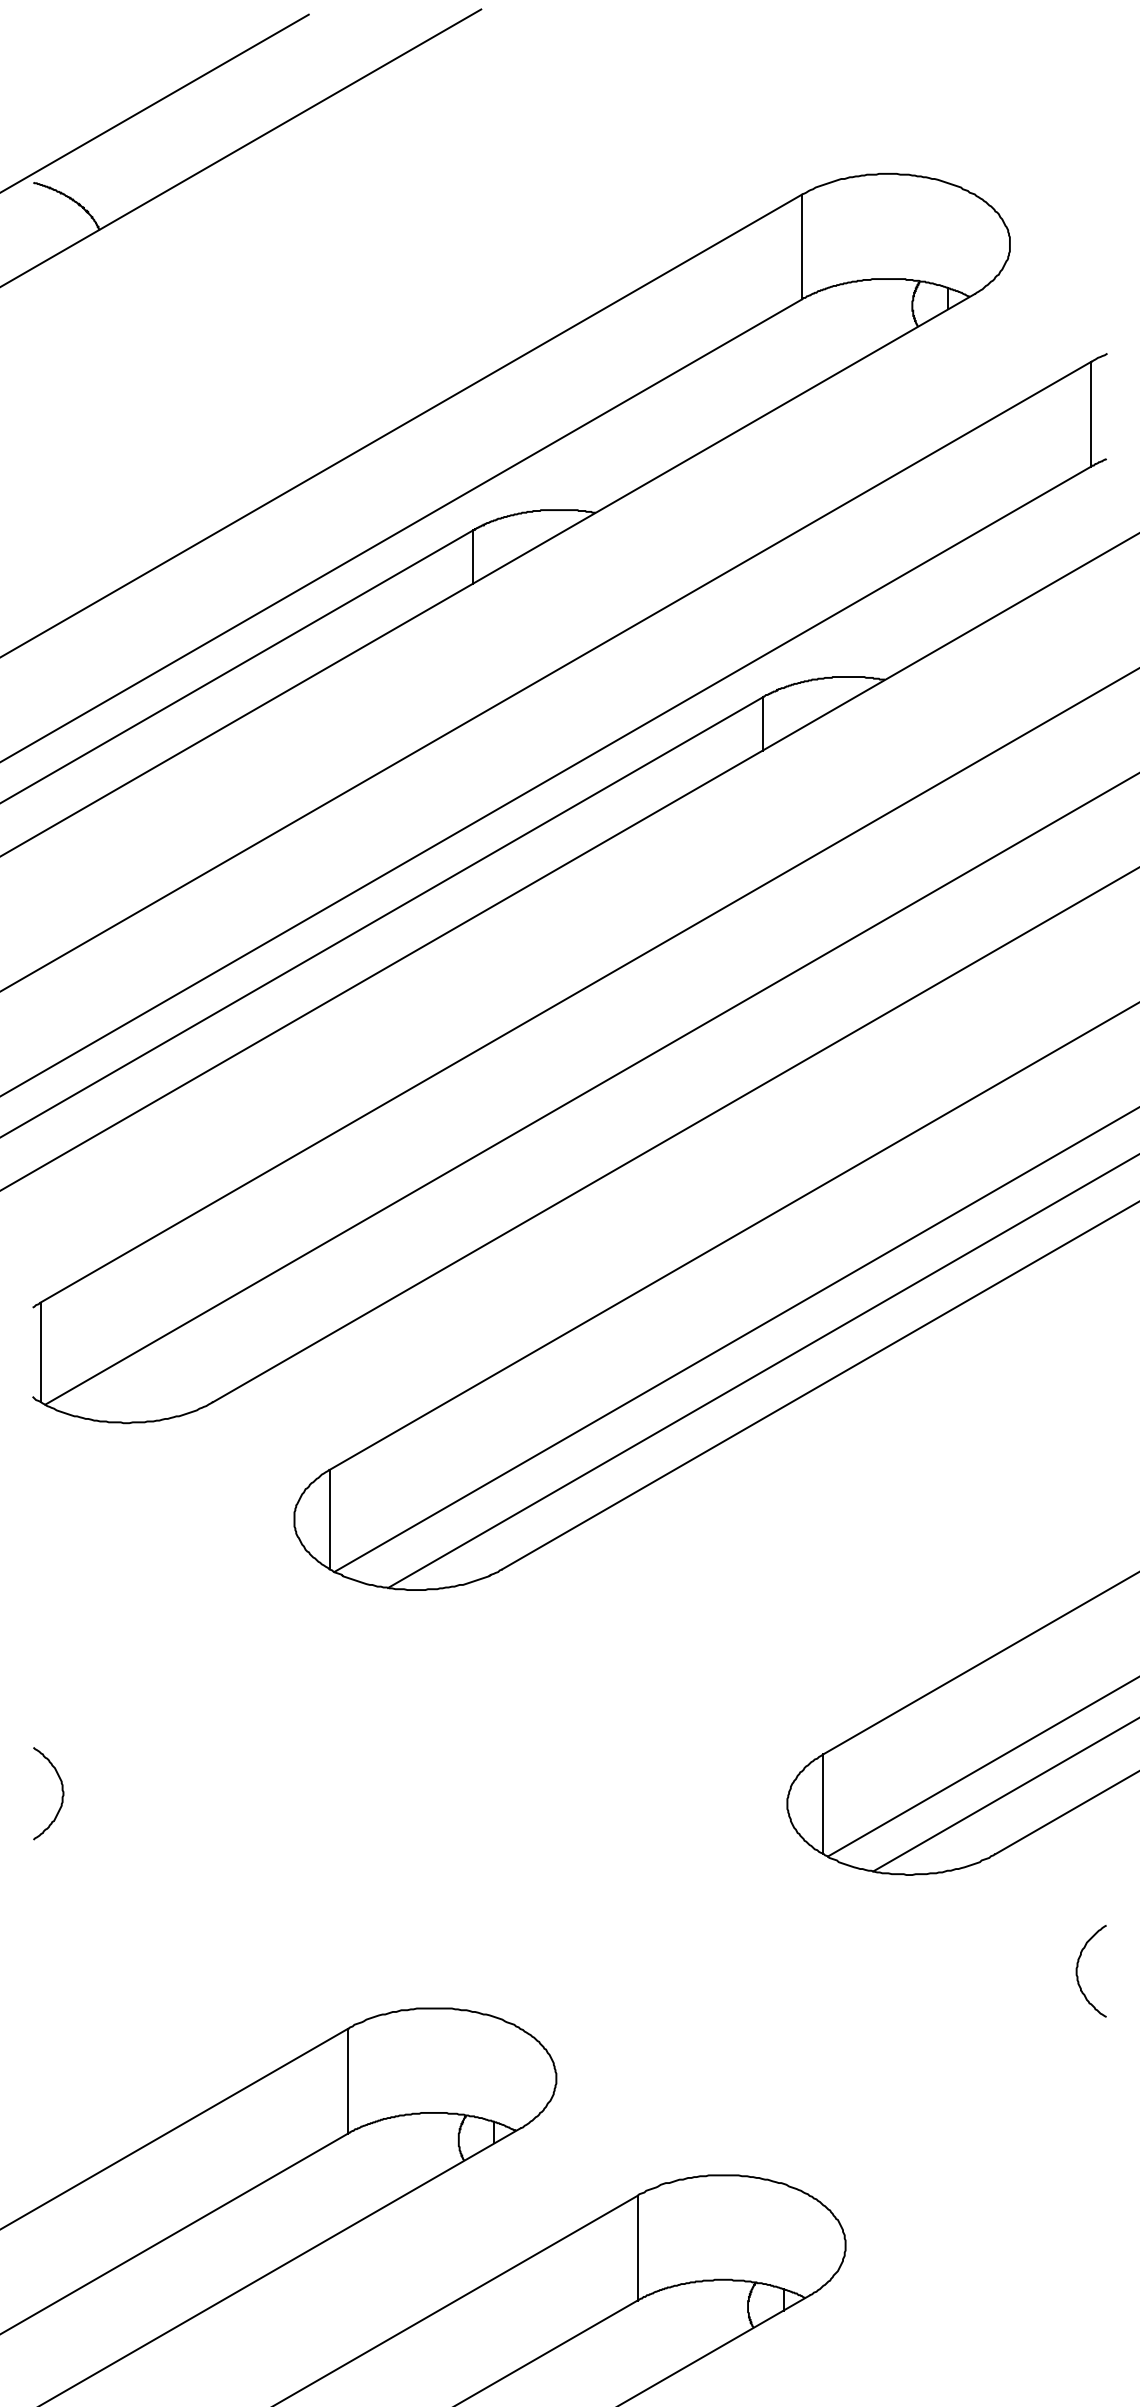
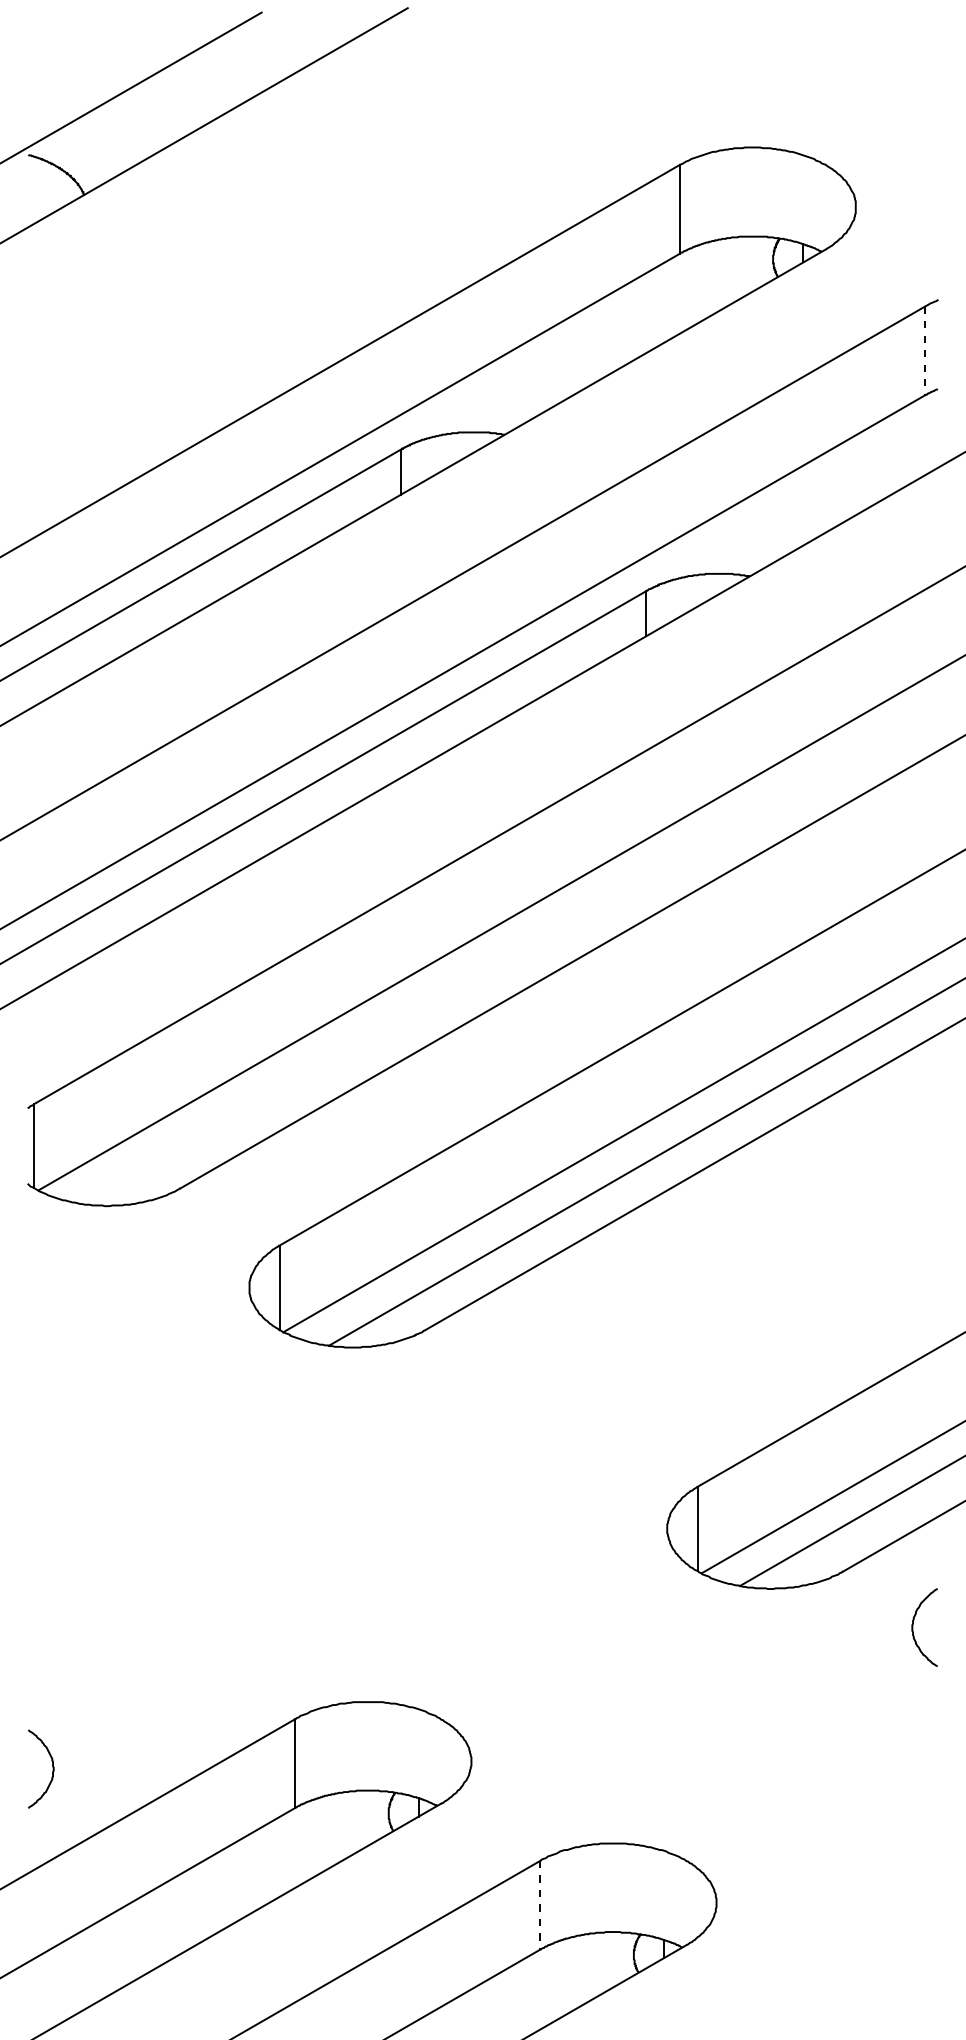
line: (1091, 414) -> (924, 351), solid -> dashed
curve: (61, 1792) -> (52, 1768), moved
curve: (1078, 1971) -> (913, 1627), moved
line: (637, 2248) -> (540, 1905), solid -> dashed

